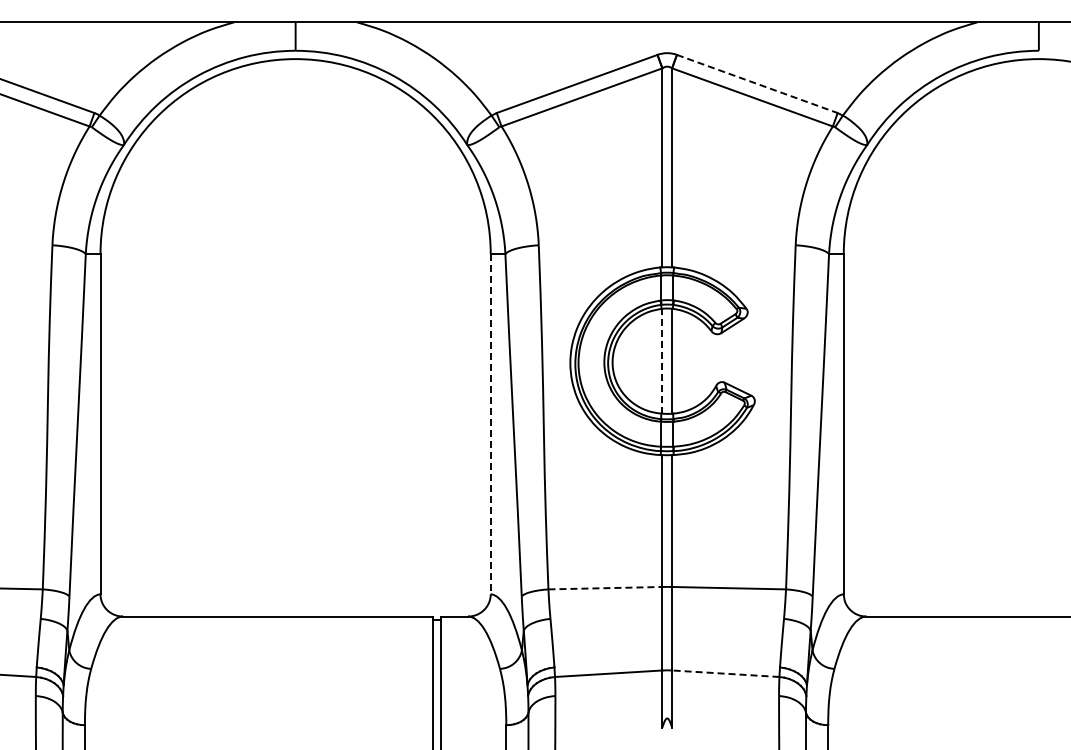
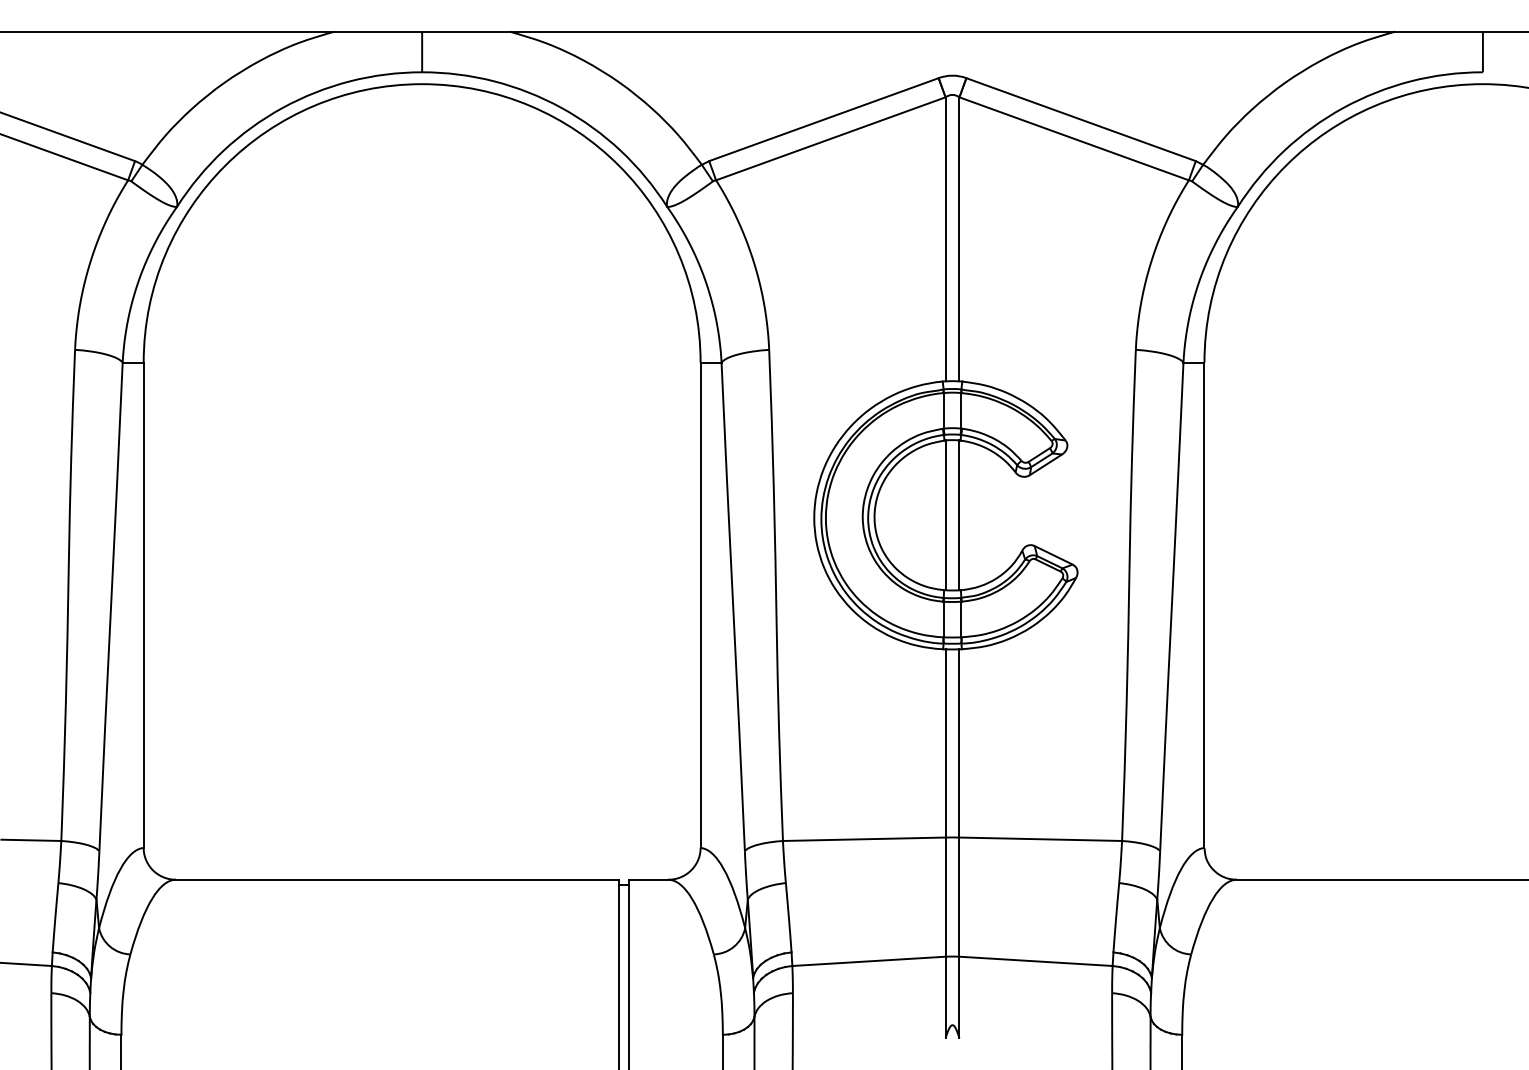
line: (757, 84) -> (1081, 120), dashed -> solid
line: (662, 360) -> (945, 514), dashed -> solid
line: (490, 424) -> (700, 605), dashed -> solid
line: (605, 588) -> (864, 839), dashed -> solid
line: (725, 673) -> (1035, 961), dashed -> solid

